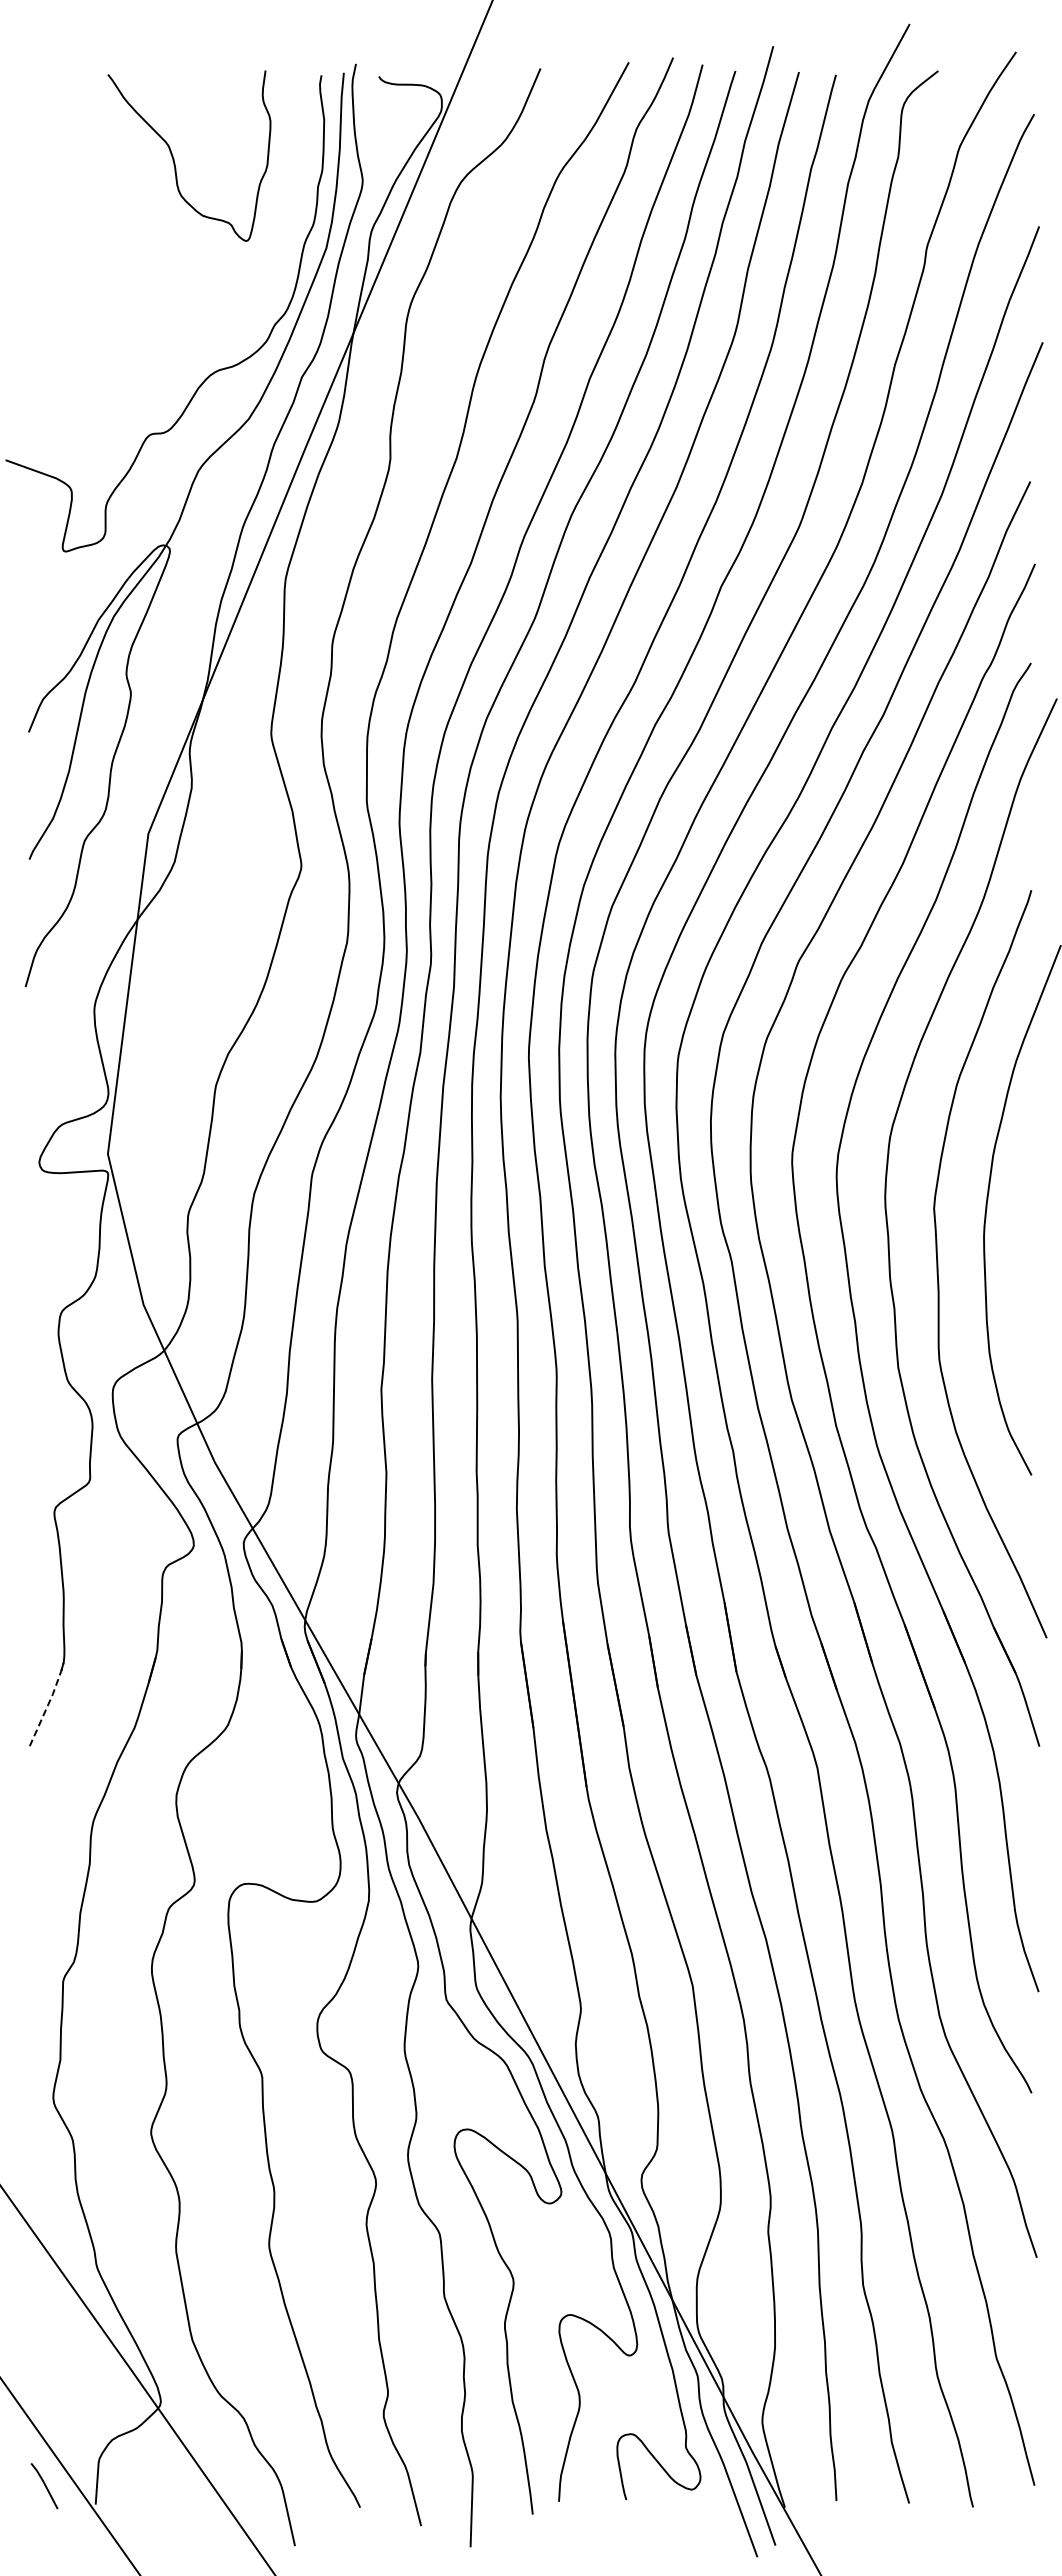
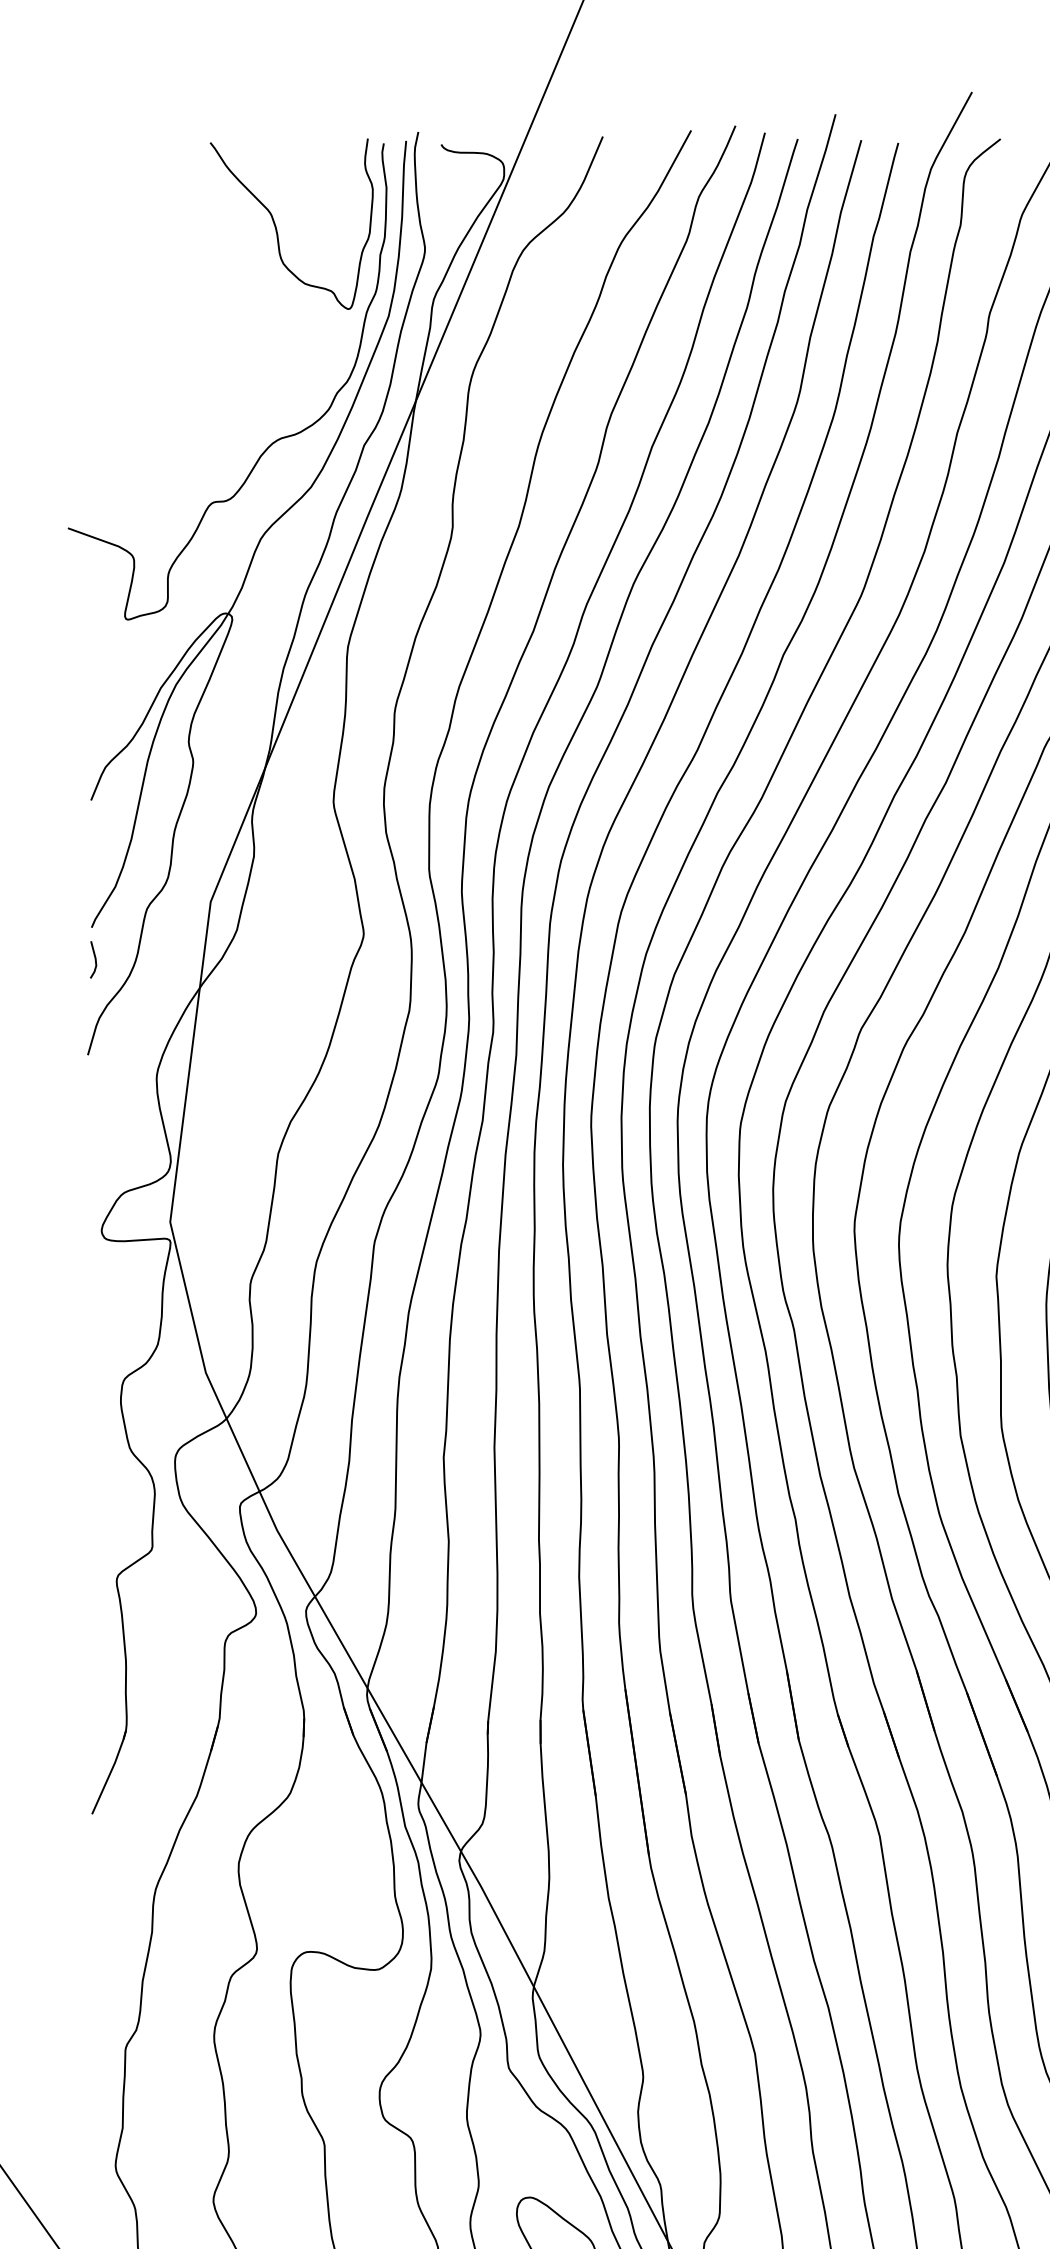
curve: (174, 158) -> (276, 226), moved
line: (32, 891) -> (94, 959), added
line: (48, 1703) -> (110, 1771), dashed -> solid

